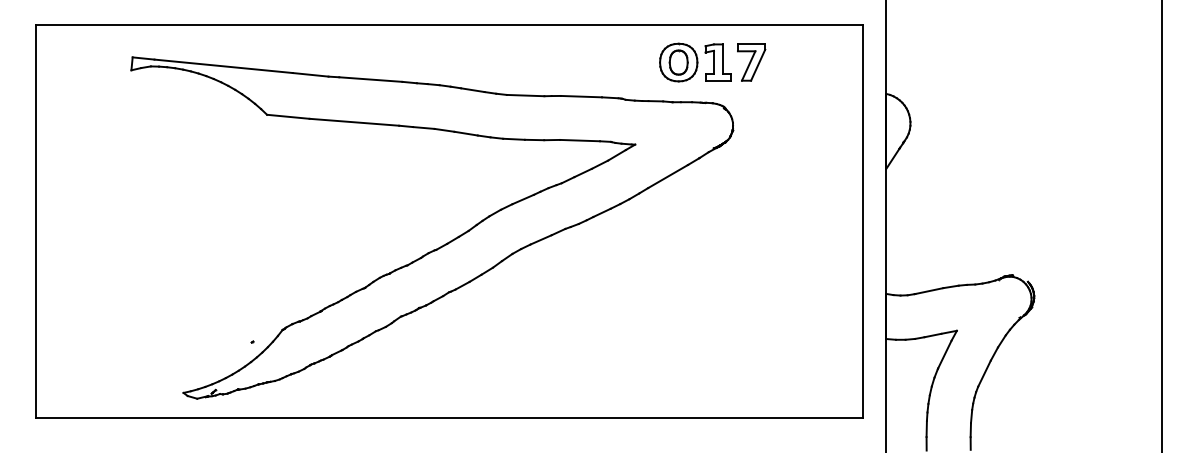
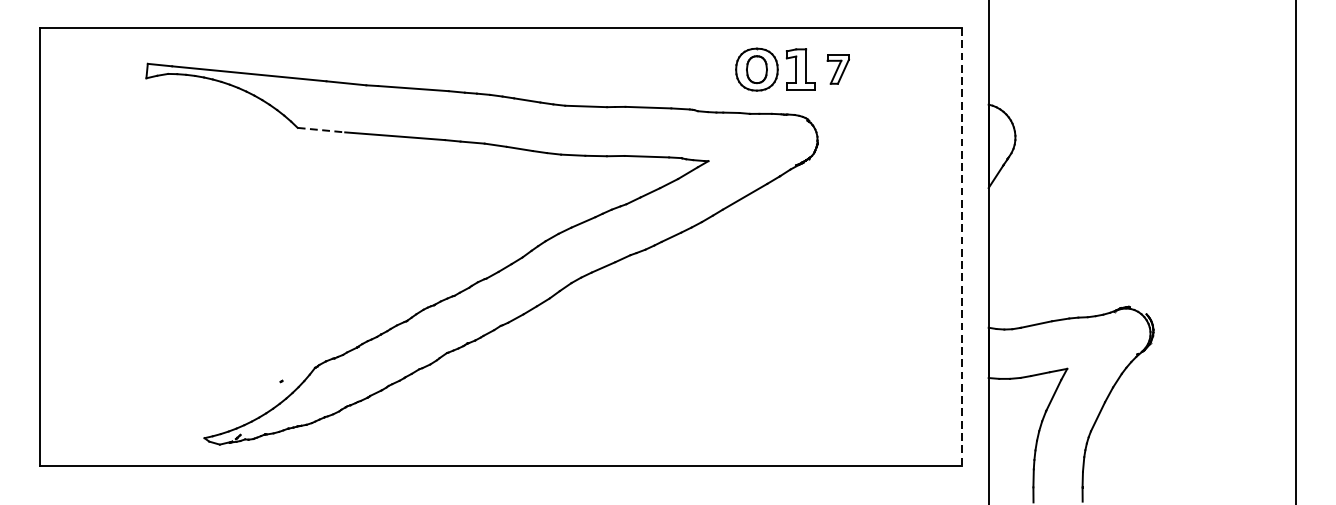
part: (751, 62) -> (838, 69), size x0.7
line: (288, 116) -> (321, 129), solid -> dashed
line: (862, 222) -> (961, 248), solid -> dashed

